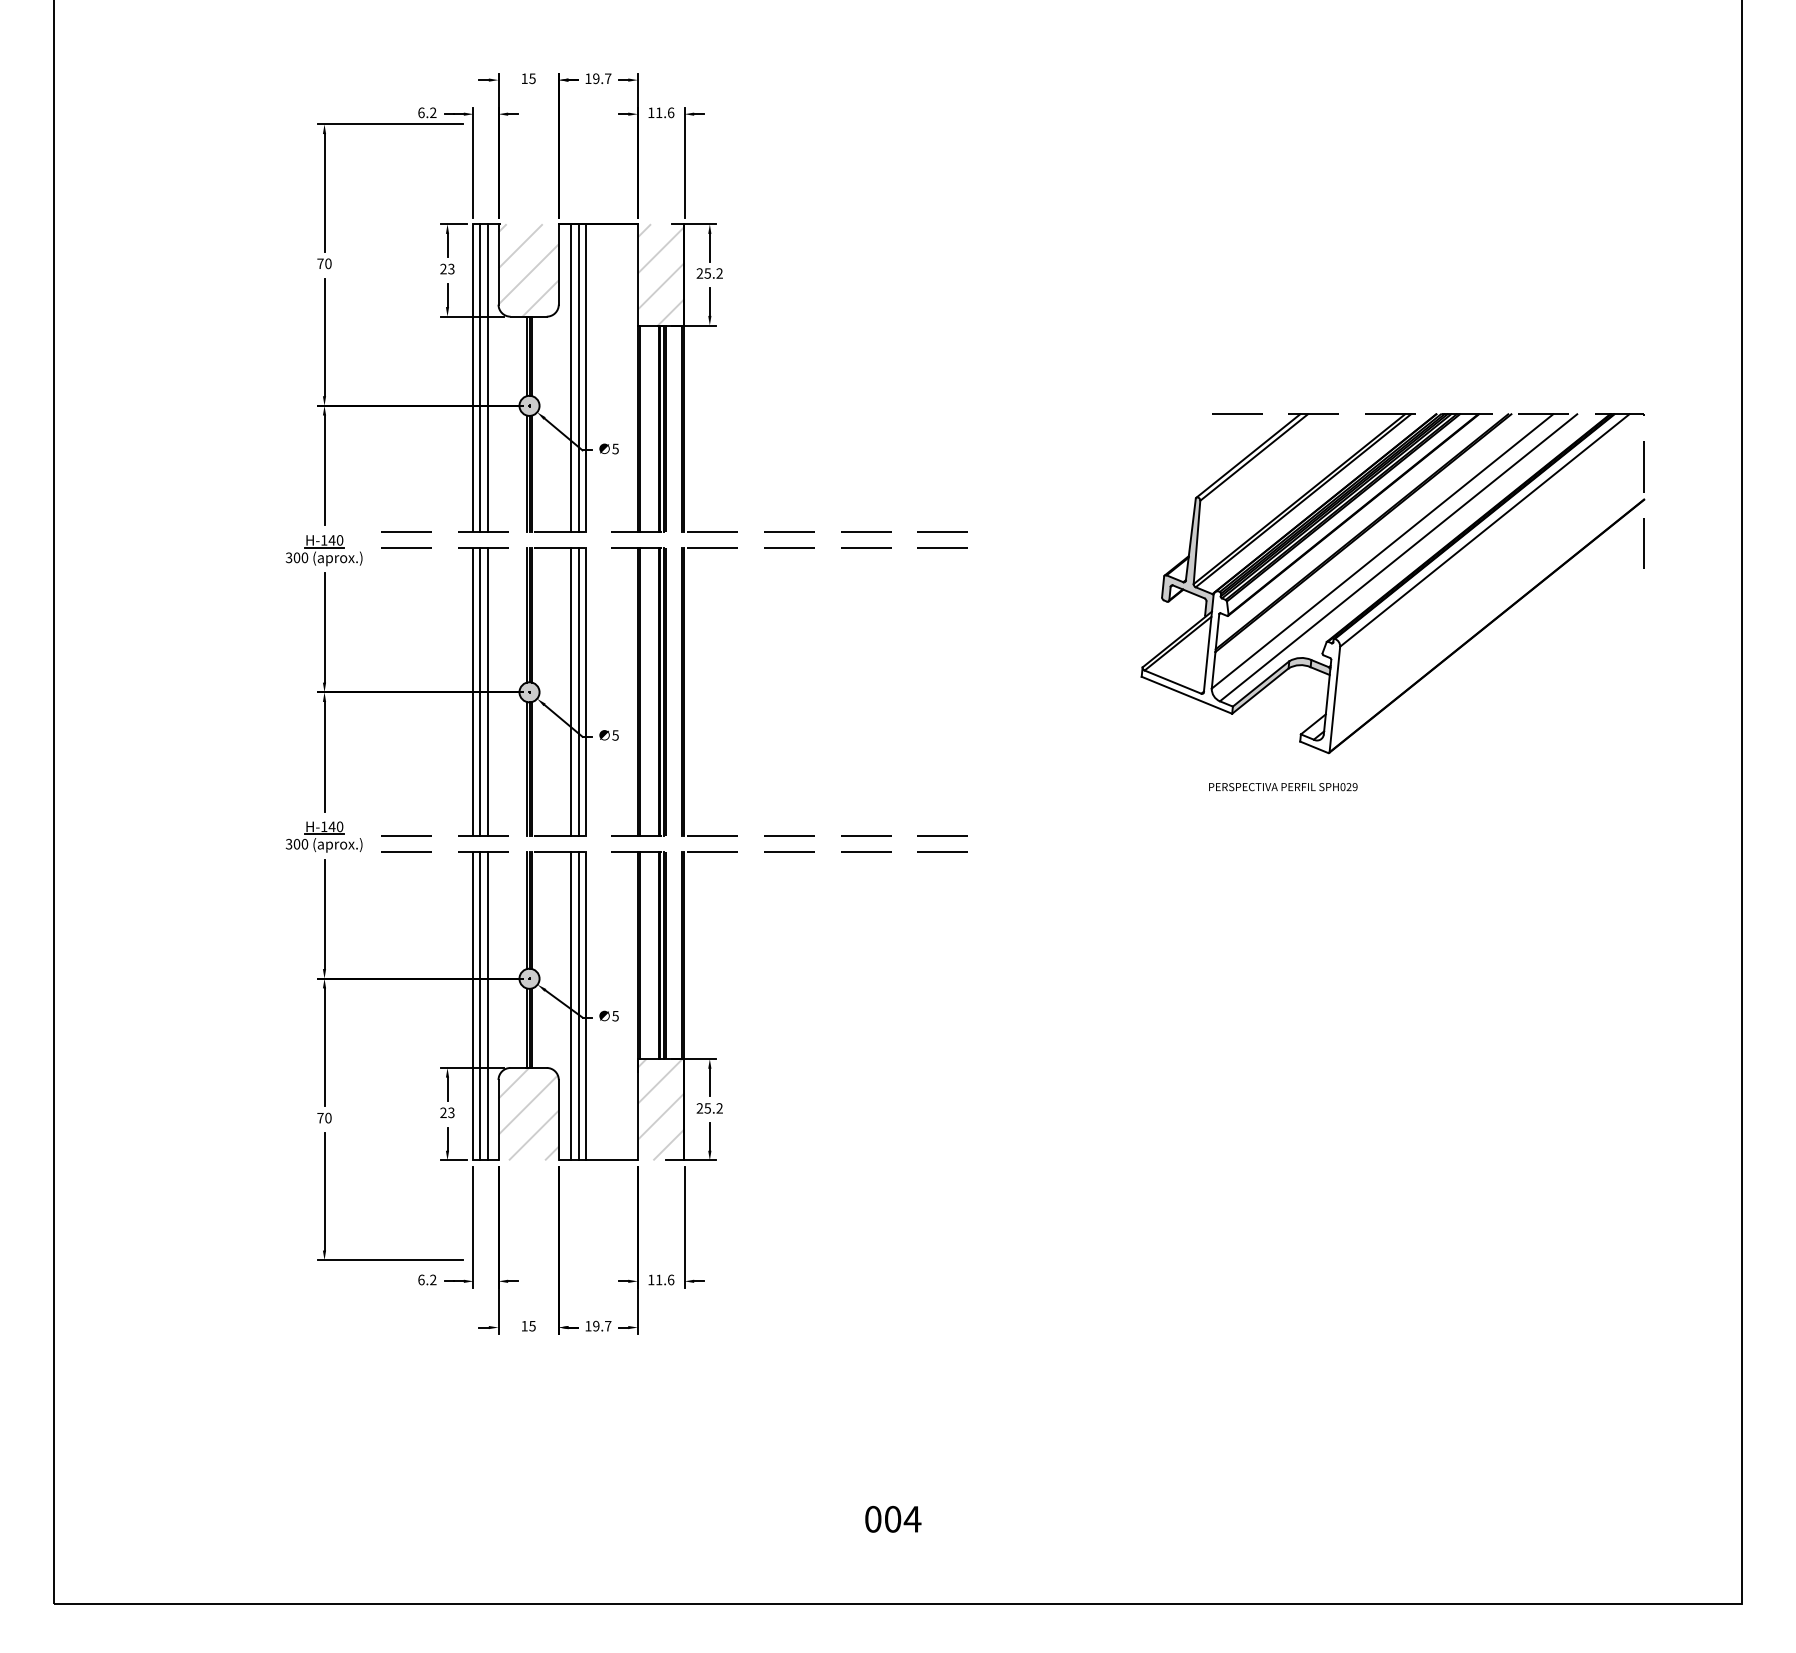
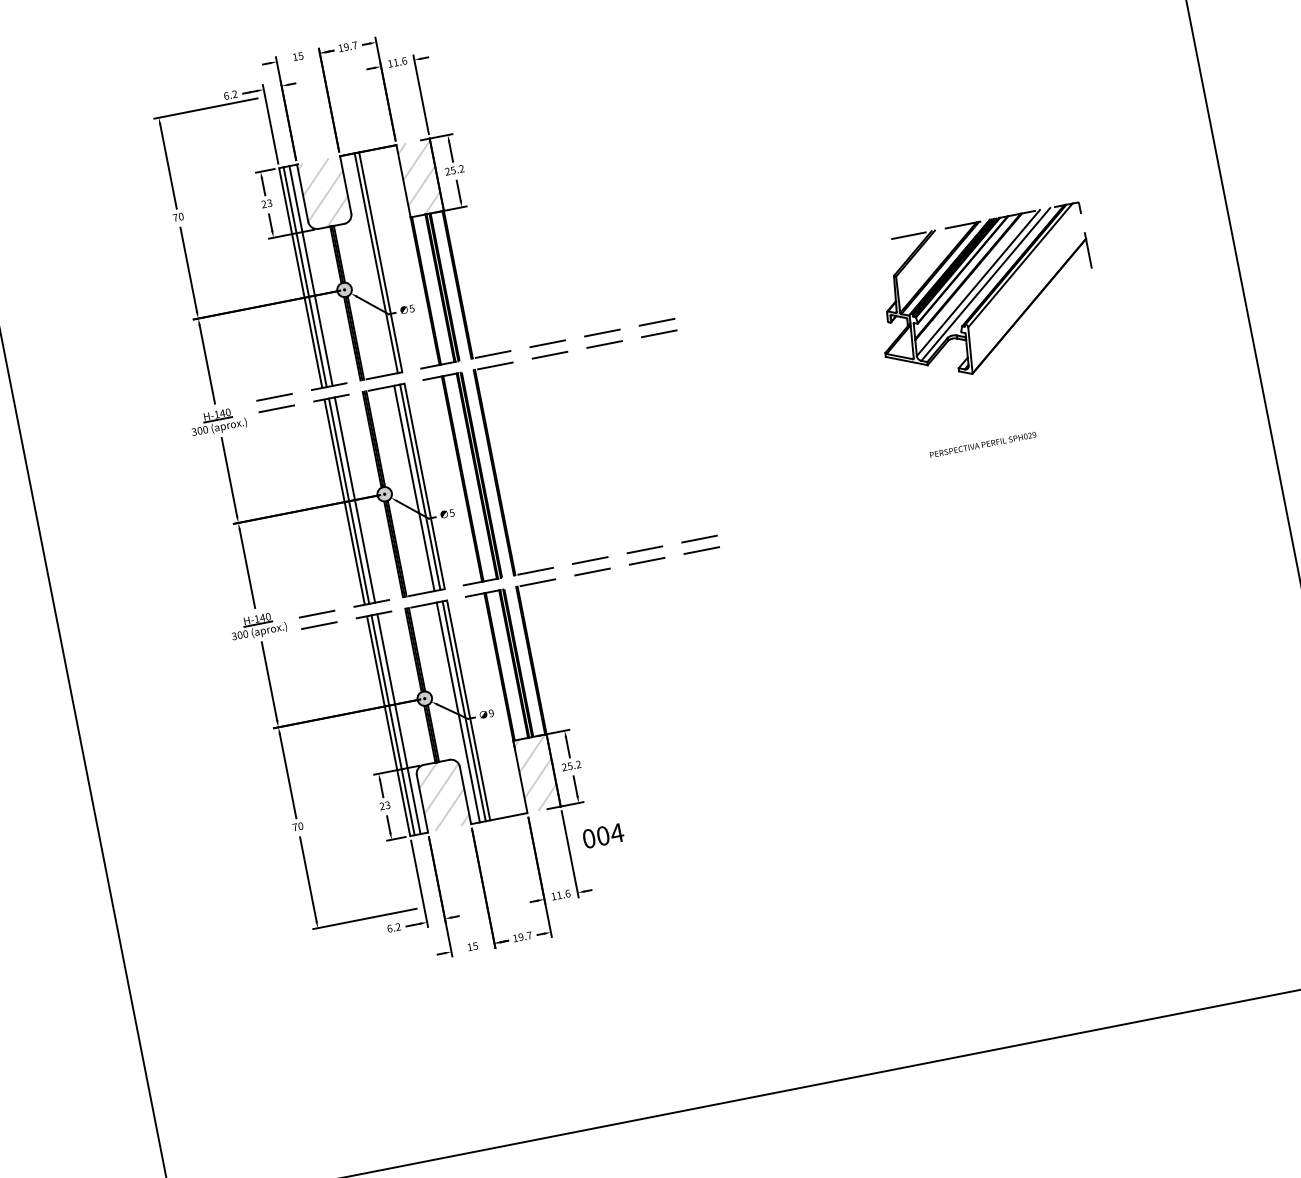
line: (571, 378) -> (370, 264), removed
part: (1392, 583) -> (985, 295), size x0.6
text: (1283, 787) -> (983, 445), moved
text: (615, 1015) -> (491, 712), 5 -> 9
text: (893, 1519) -> (603, 836), moved

